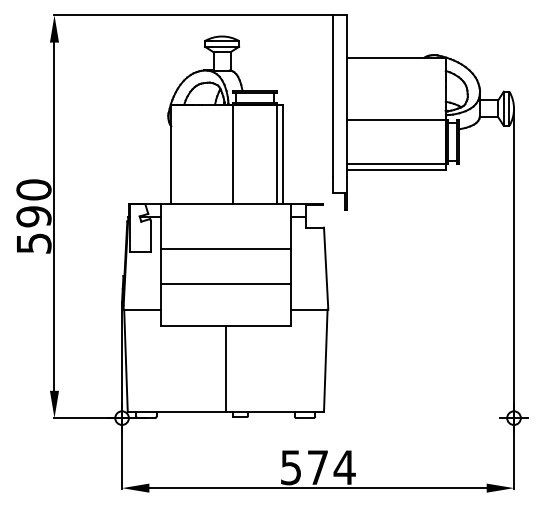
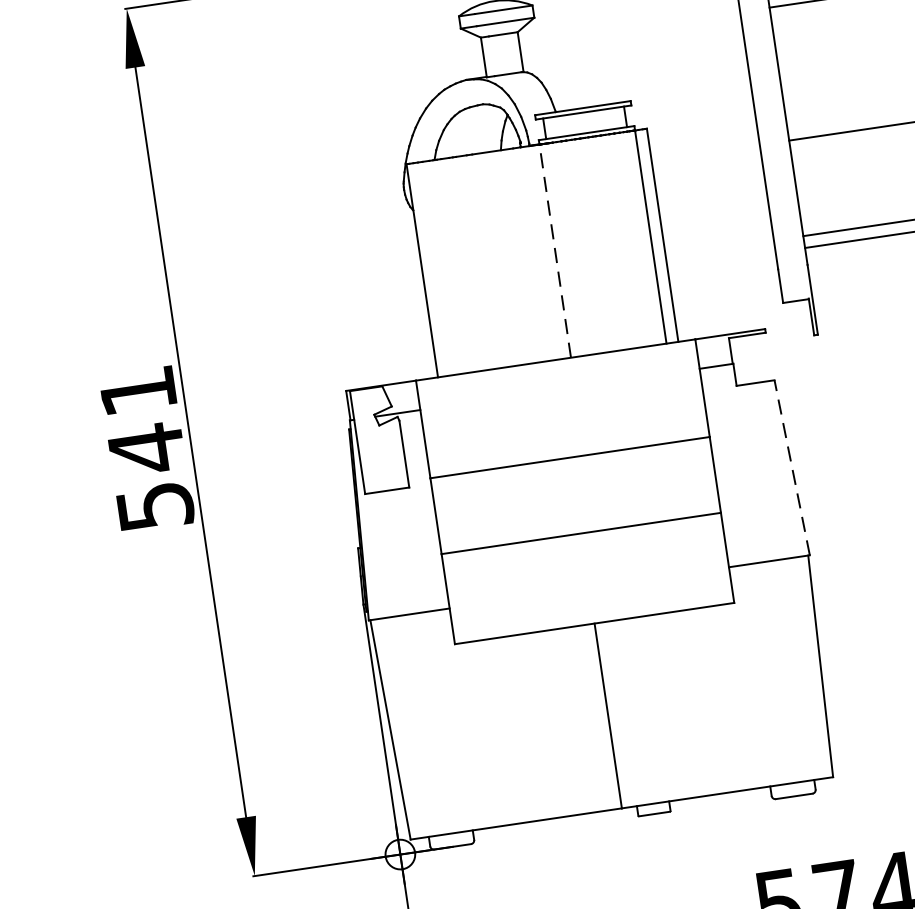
line: (232, 154) -> (554, 251), solid -> dashed
text: (33, 203) -> (141, 420), 590 -> 541
line: (326, 268) -> (792, 467), solid -> dashed

